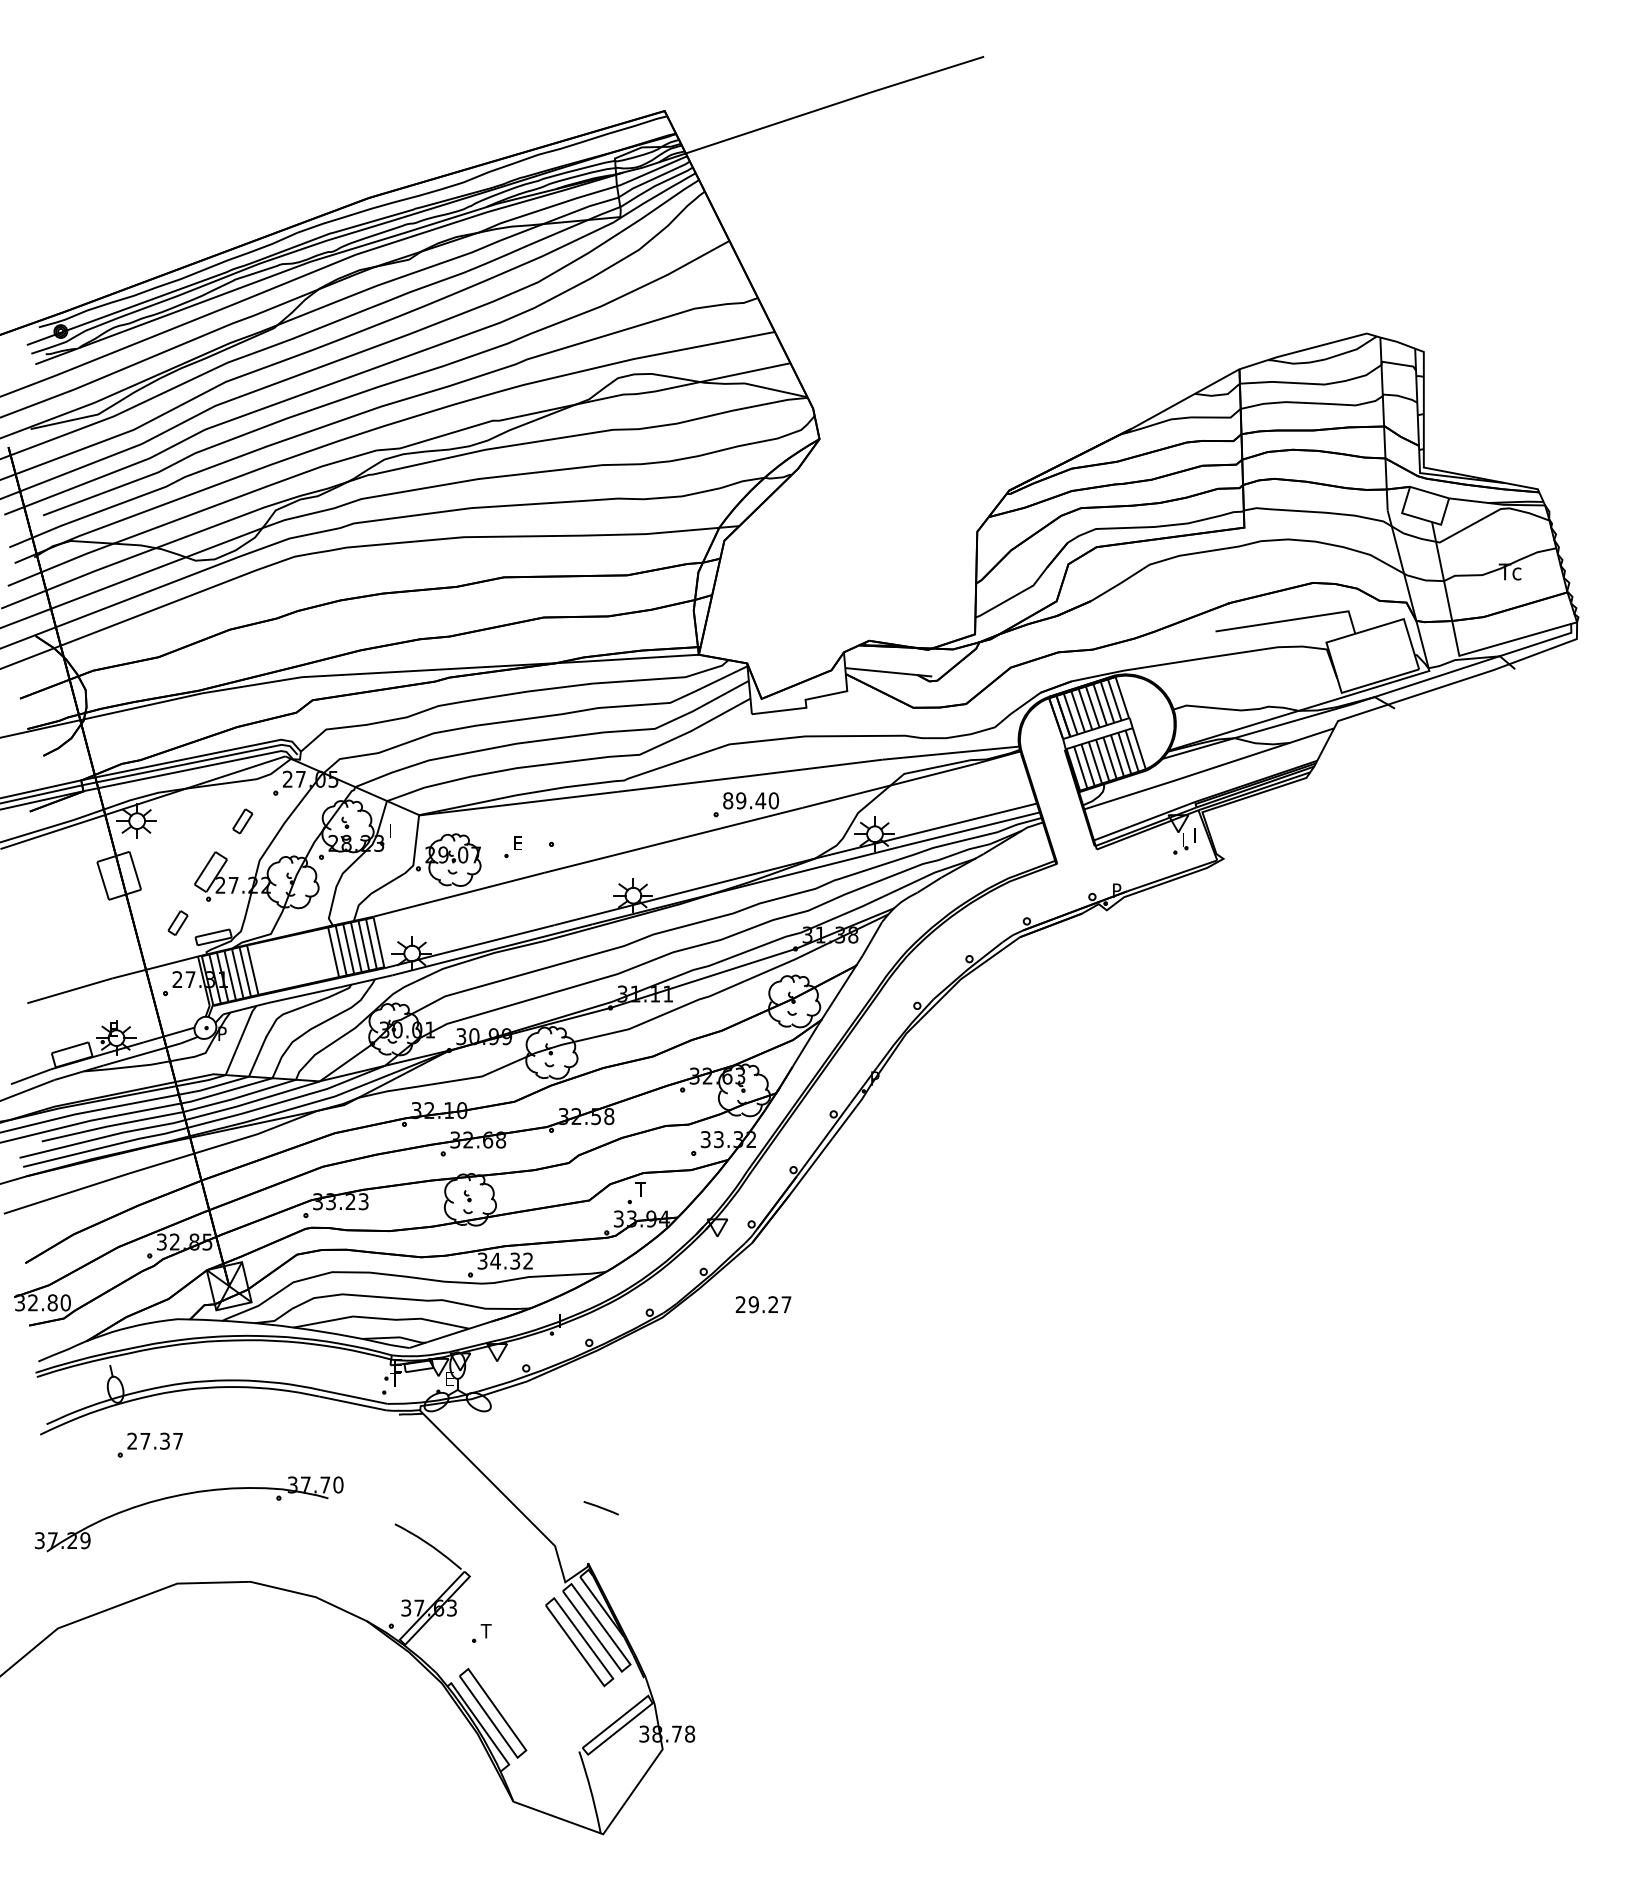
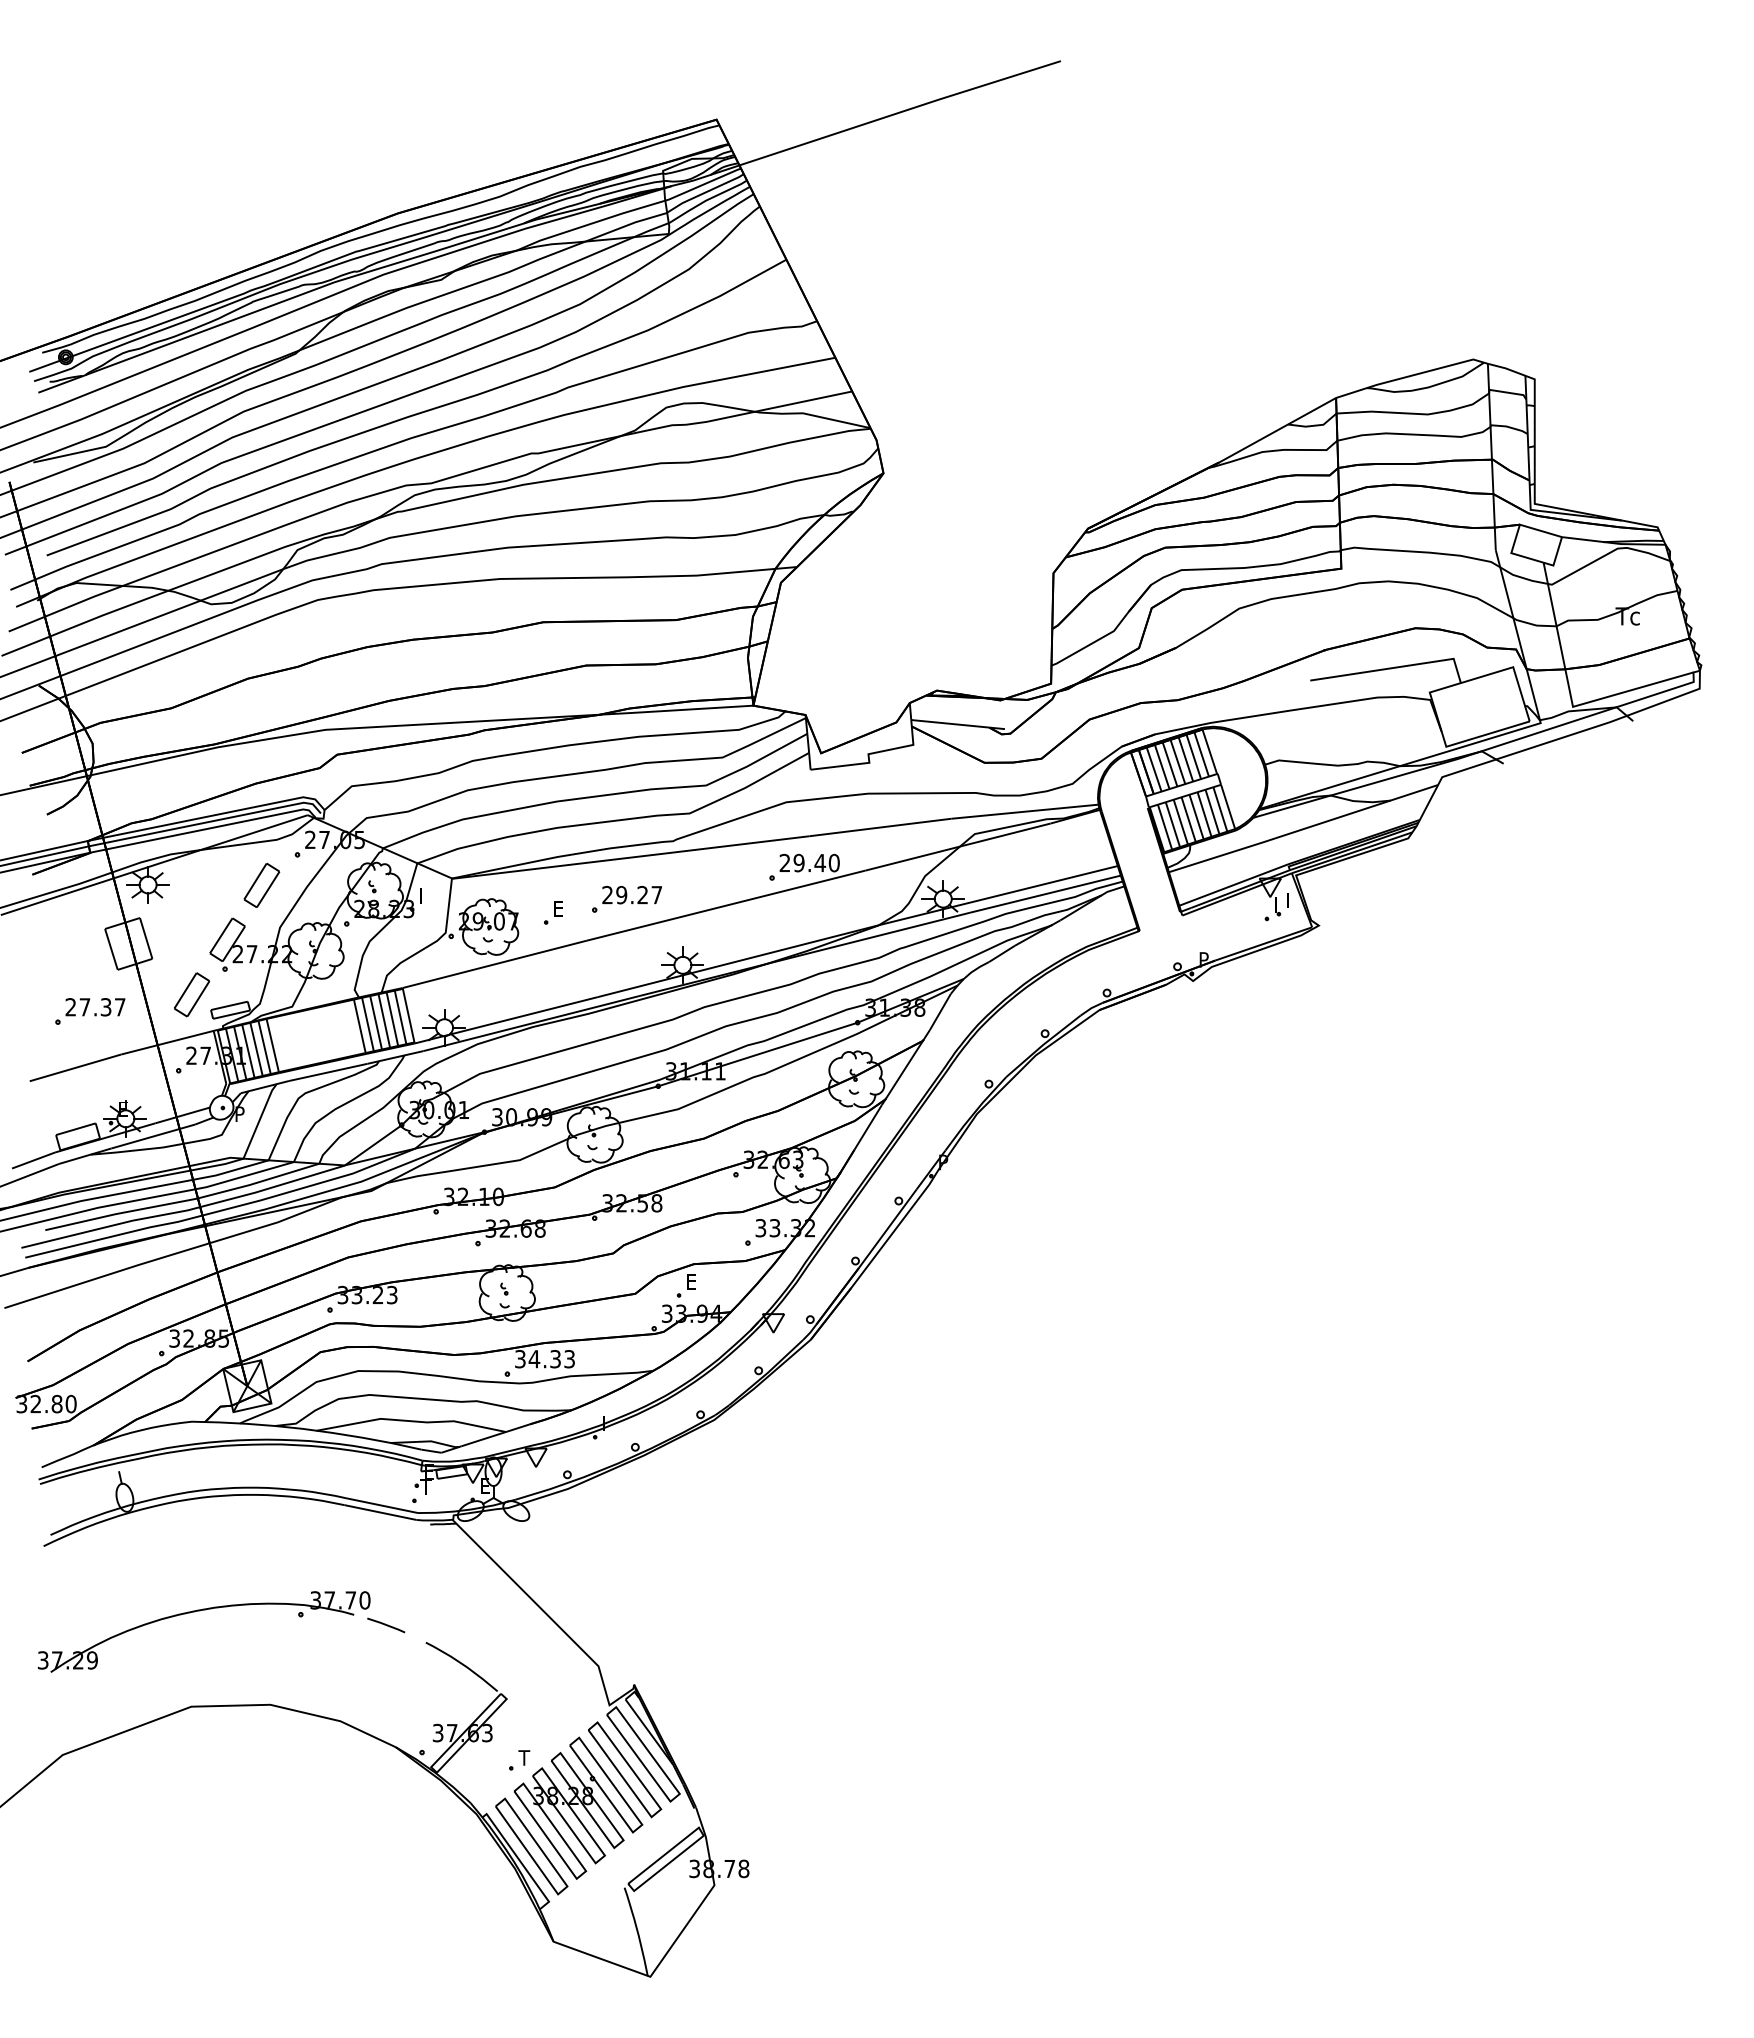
text: (727, 801) -> (784, 863), 89.40 -> 29.40
part: (242, 820) -> (261, 884), size x1.67
part: (178, 922) -> (192, 994), size x1.67
text: (640, 1189) -> (690, 1281), T -> E
text: (528, 1261) -> (569, 1359), 34.32 -> 34.33
text: (762, 1305) -> (631, 895), moved
part: (150, 1445) -> (90, 1011), moved
line: (601, 1508) -> (386, 1625), moved
part: (536, 1677) -> (578, 1807), added

